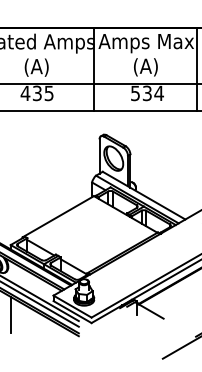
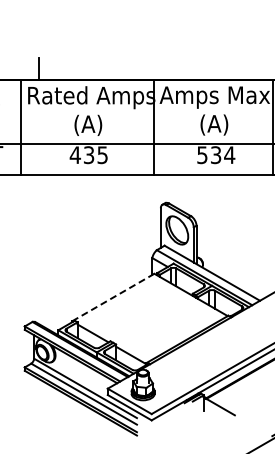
line: (58, 216) -> (113, 297), solid -> dashed
line: (10, 314) -> (58, 410), removed

